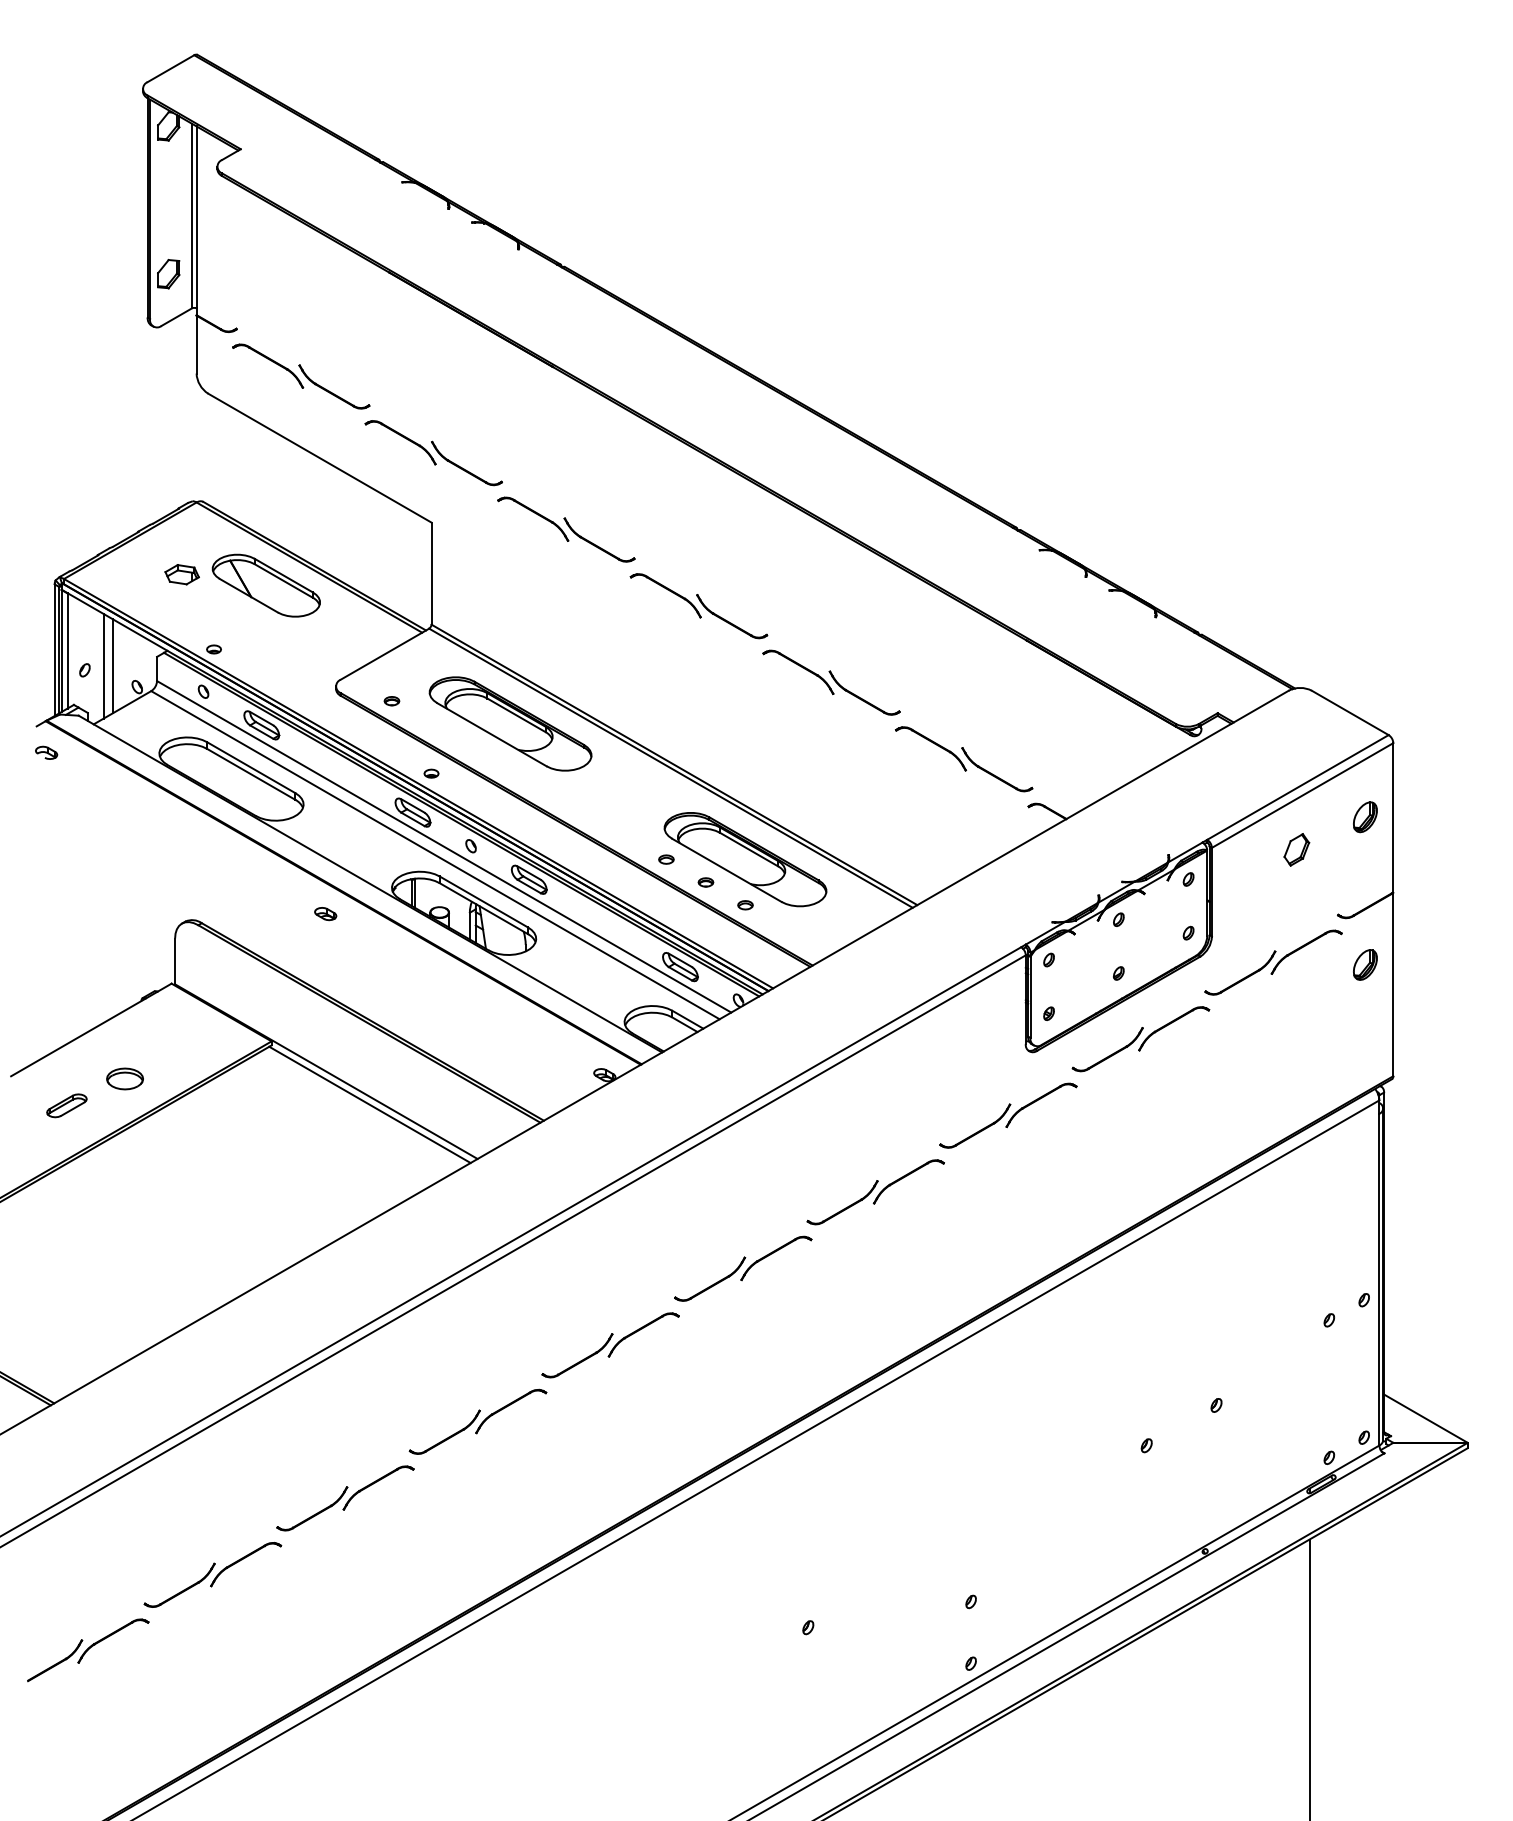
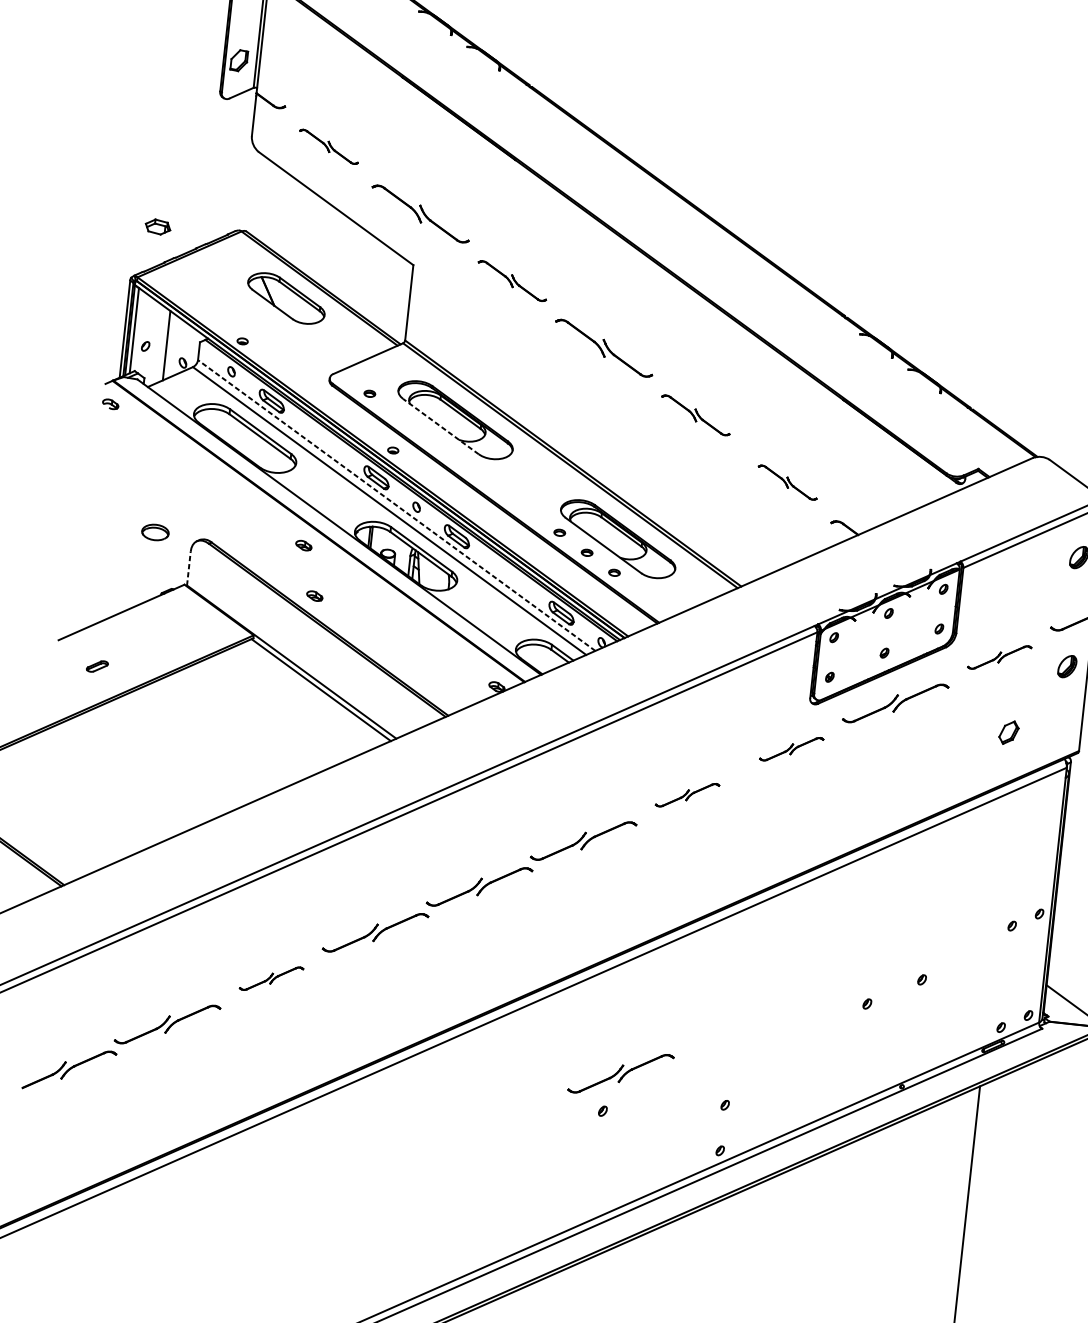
part: (301, 376) -> (329, 146), size x0.6
part: (566, 529) -> (512, 281), size x0.7
part: (181, 574) -> (157, 226), moved
line: (103, 665) -> (159, 344), removed
part: (831, 682) -> (695, 415), size x0.7
line: (491, 734) -> (440, 426), solid -> dashed
part: (964, 759) -> (787, 482), size x0.6
line: (444, 846) -> (396, 505), solid -> dashed
part: (1296, 849) -> (1008, 732), moved
line: (175, 961) -> (189, 568), solid -> dashed
part: (1273, 962) -> (999, 657), size x0.6
part: (347, 980) -> (314, 596), added
part: (124, 1078) -> (155, 532), moved
part: (66, 1105) -> (97, 666), size x0.7
part: (1008, 1115) -> (791, 749), size x0.6
part: (875, 1192) -> (687, 795), size x0.6
part: (345, 1498) -> (271, 978), size x0.6
part: (826, 1574) -> (620, 1073), added

